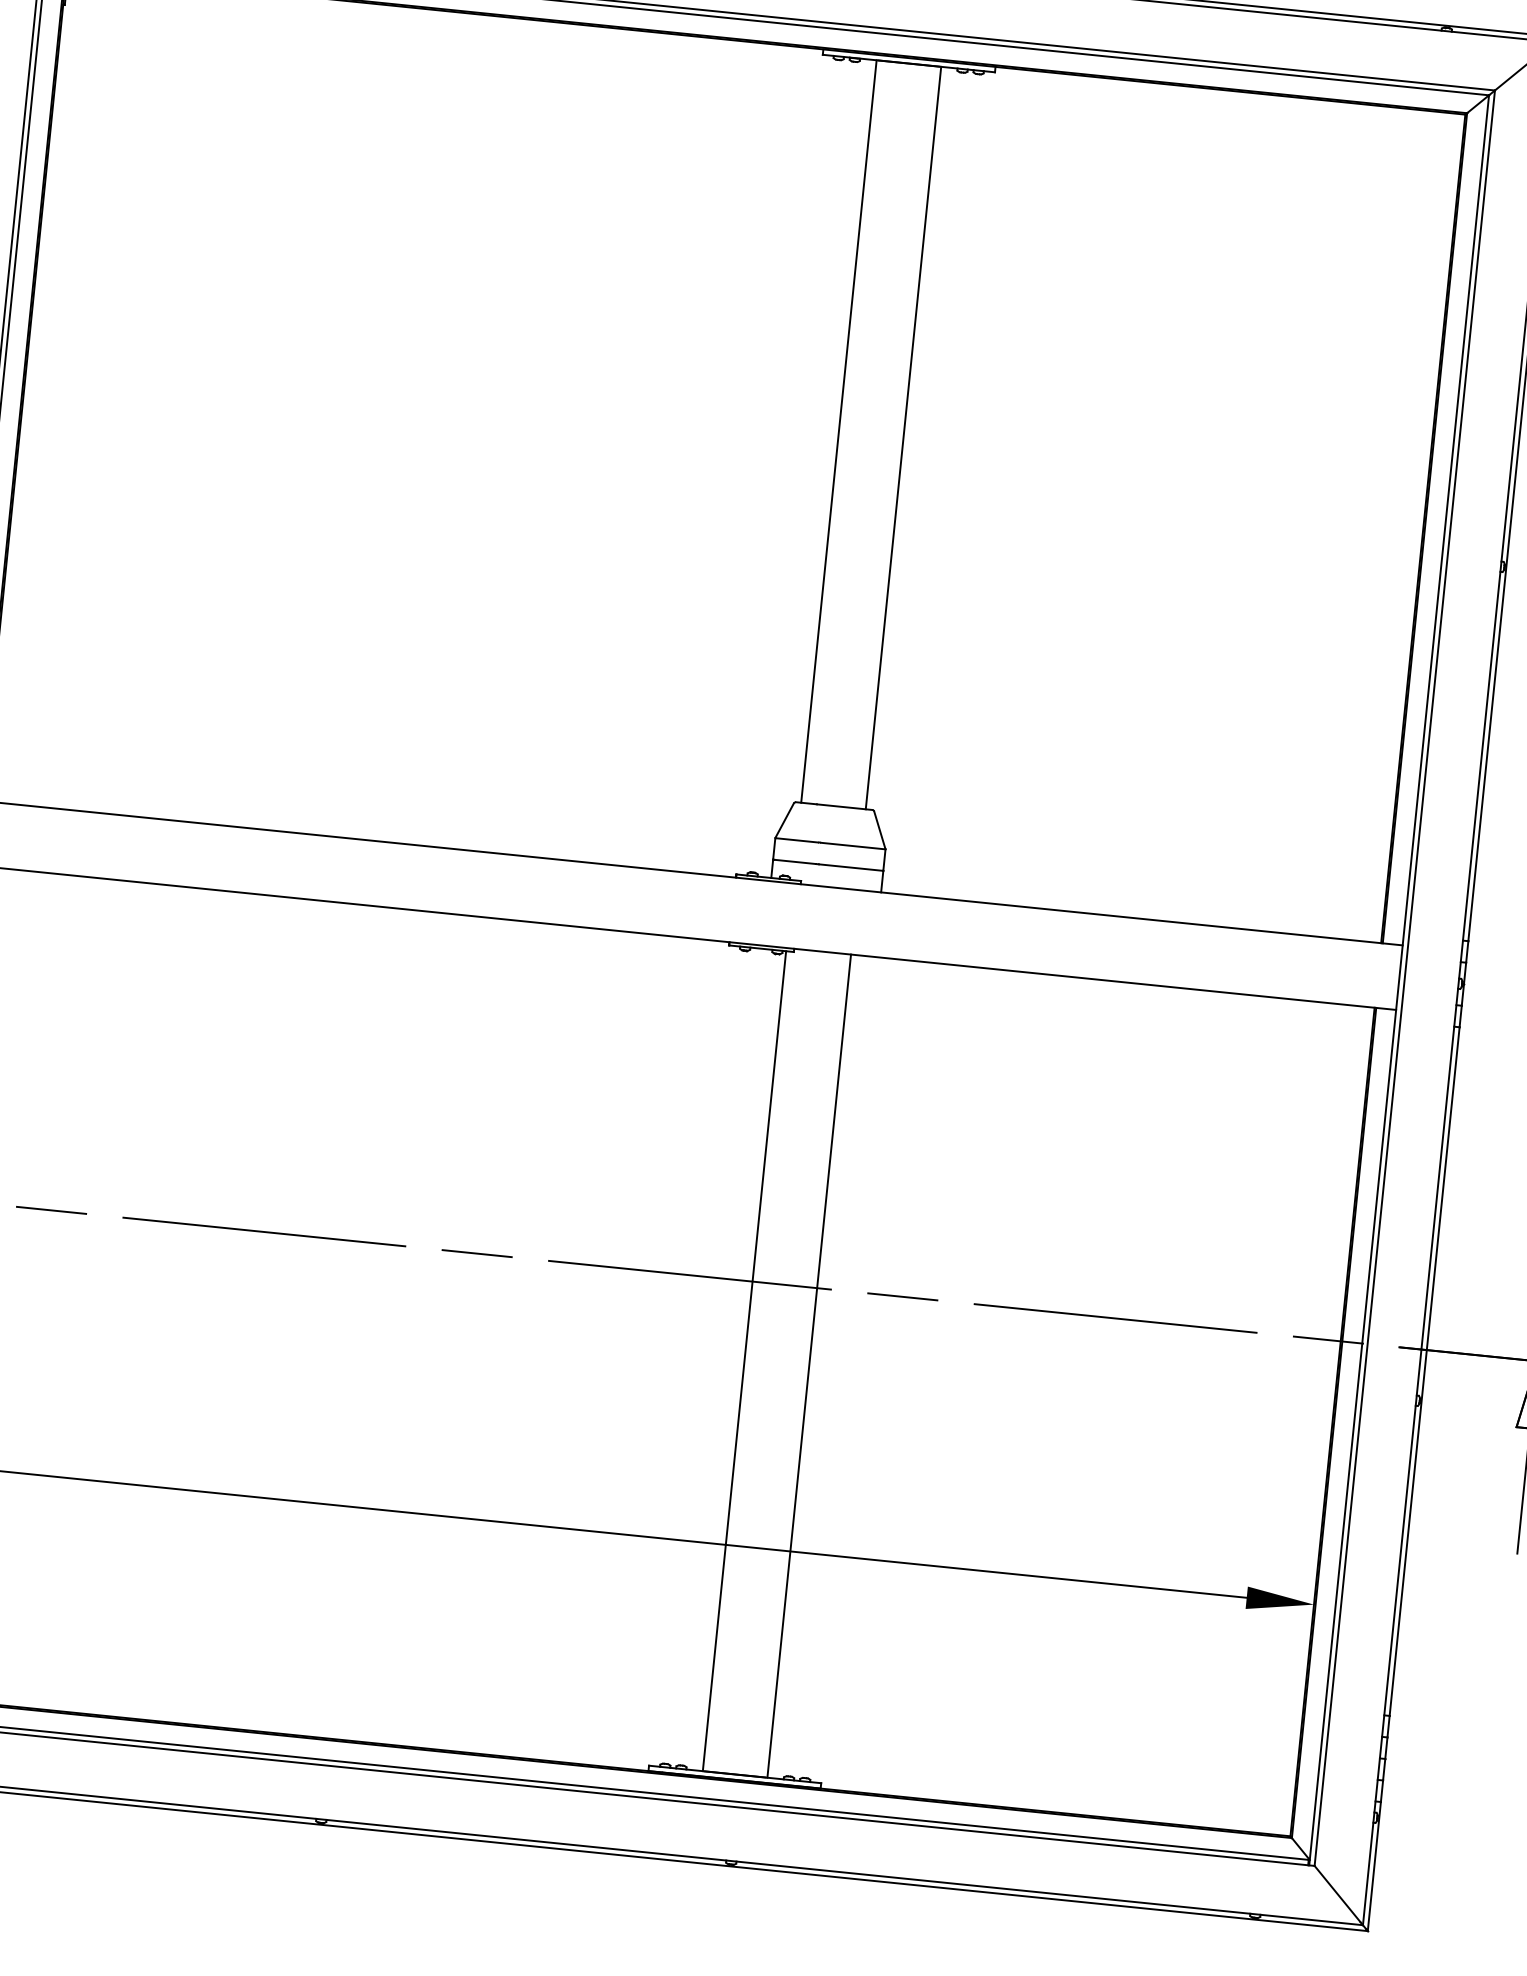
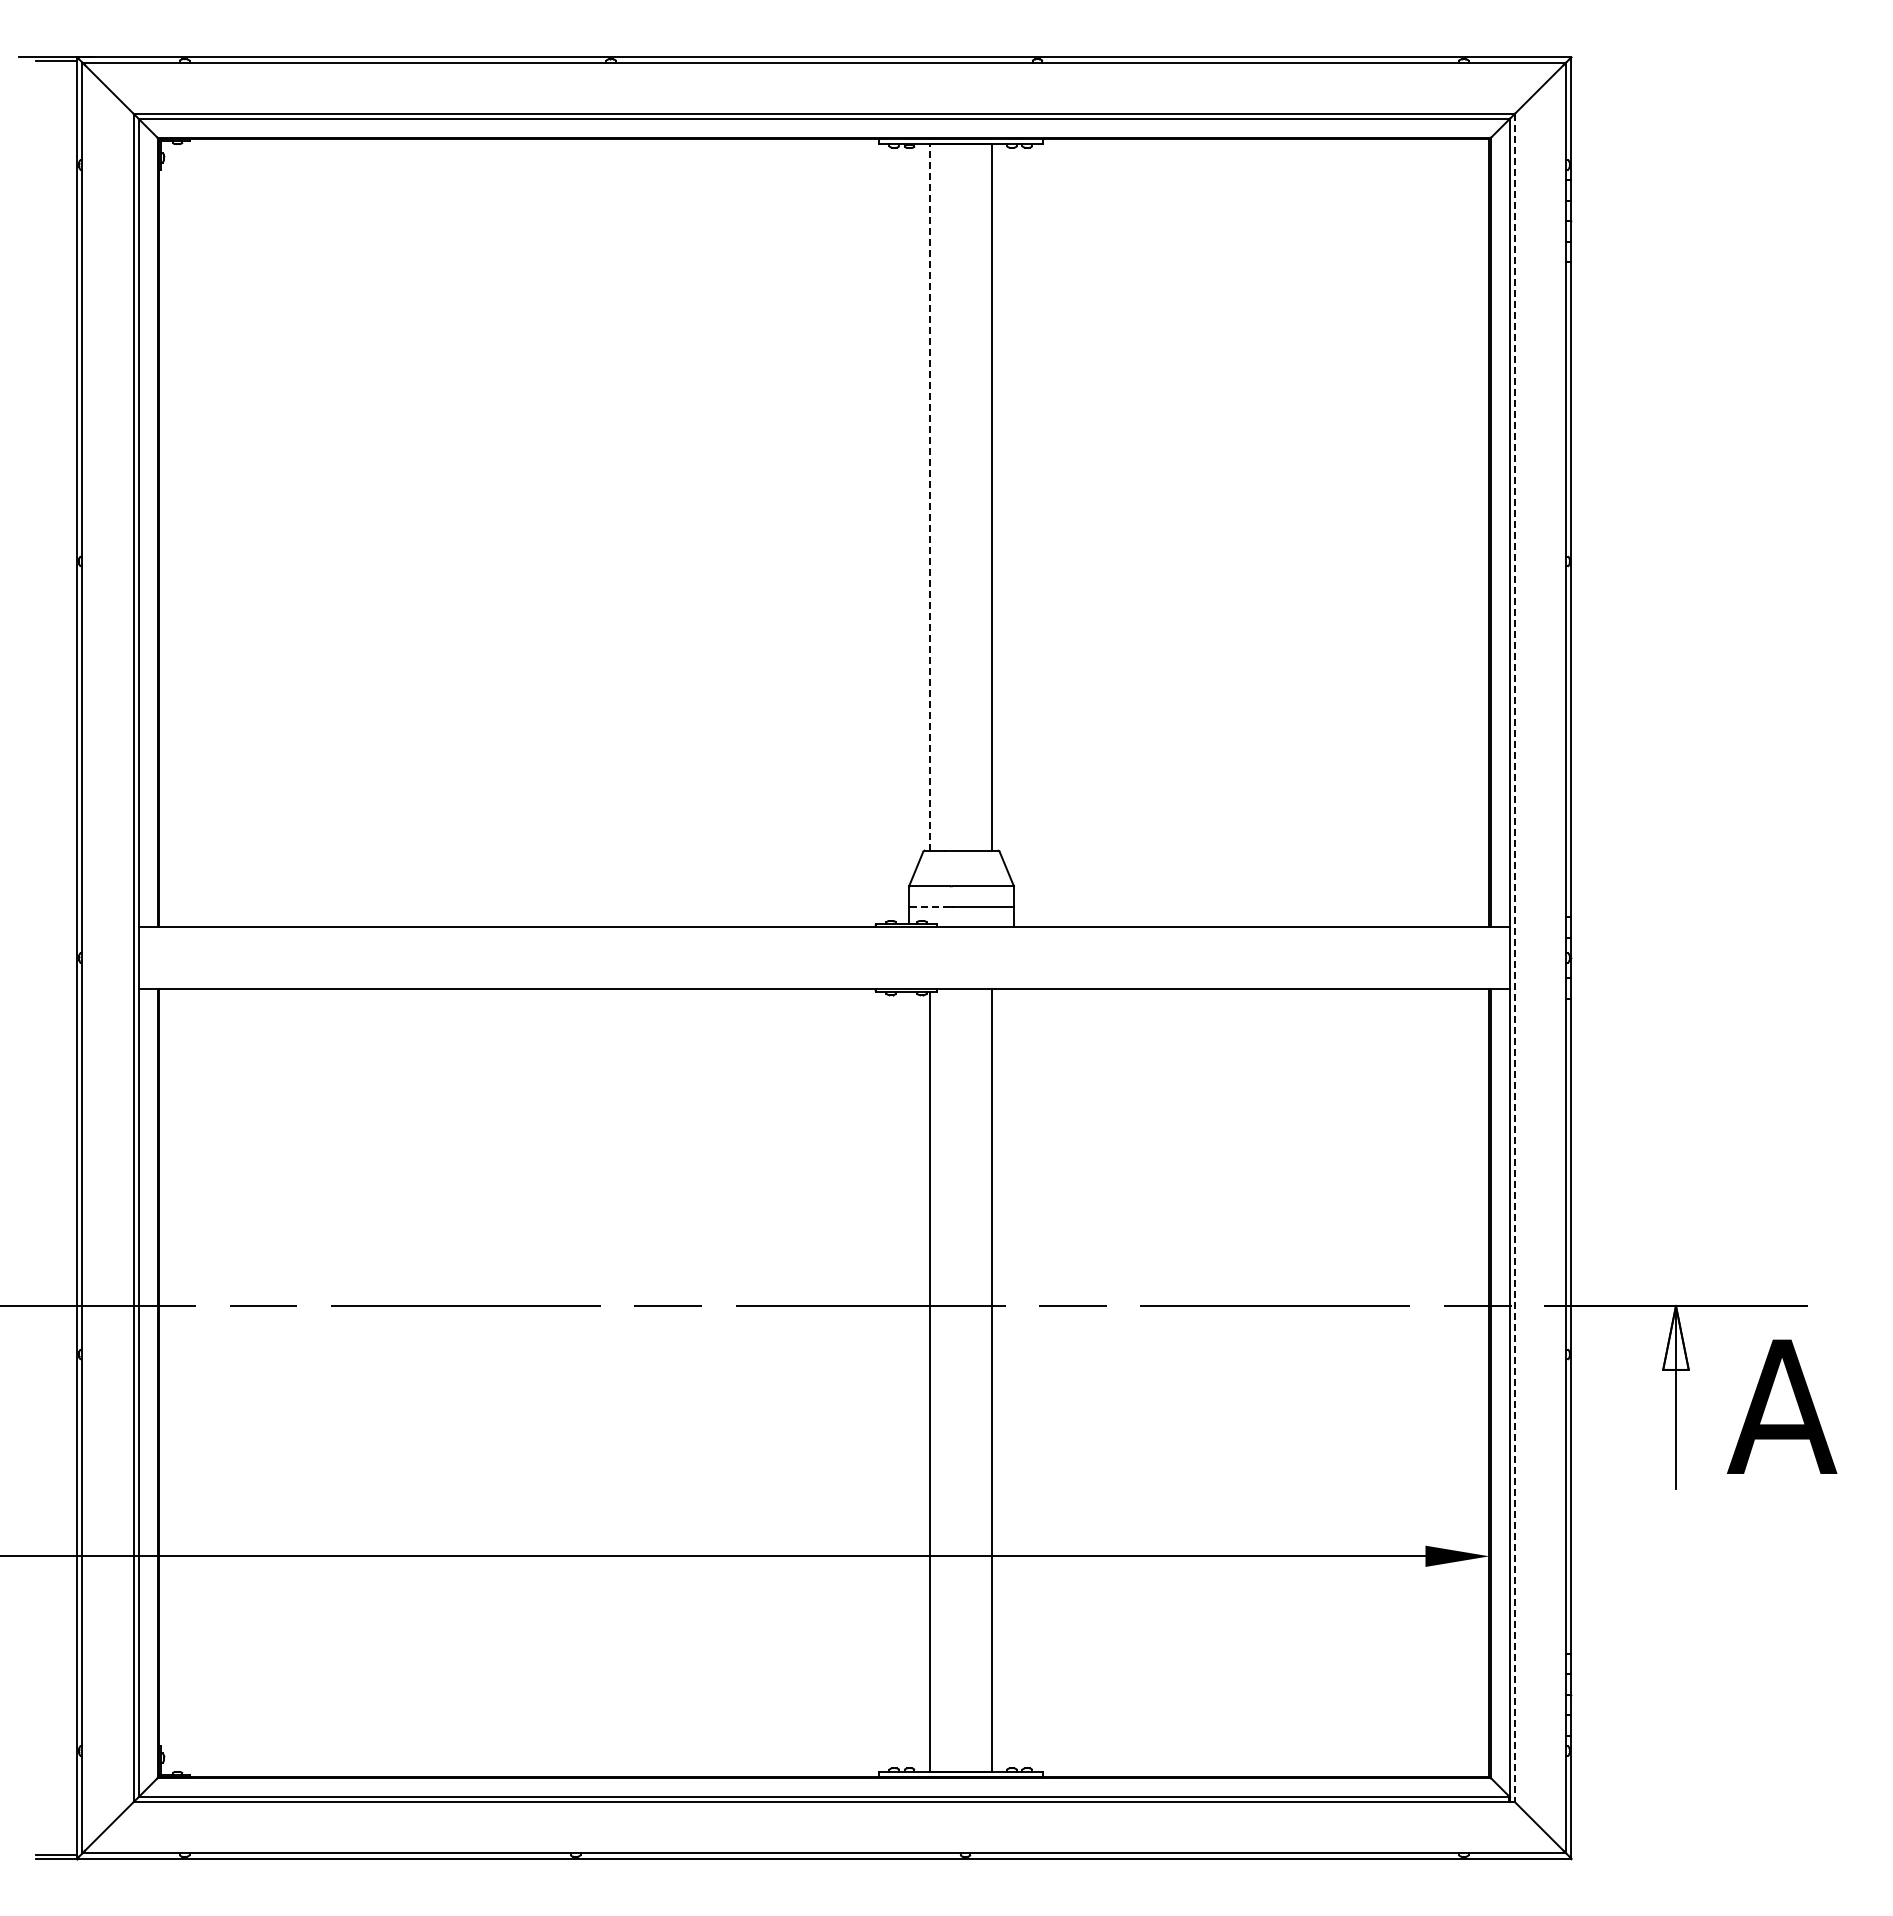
line: (839, 430) -> (930, 496), solid -> dashed
line: (795, 861) -> (930, 906), solid -> dashed
line: (1405, 978) -> (1515, 958), solid -> dashed

